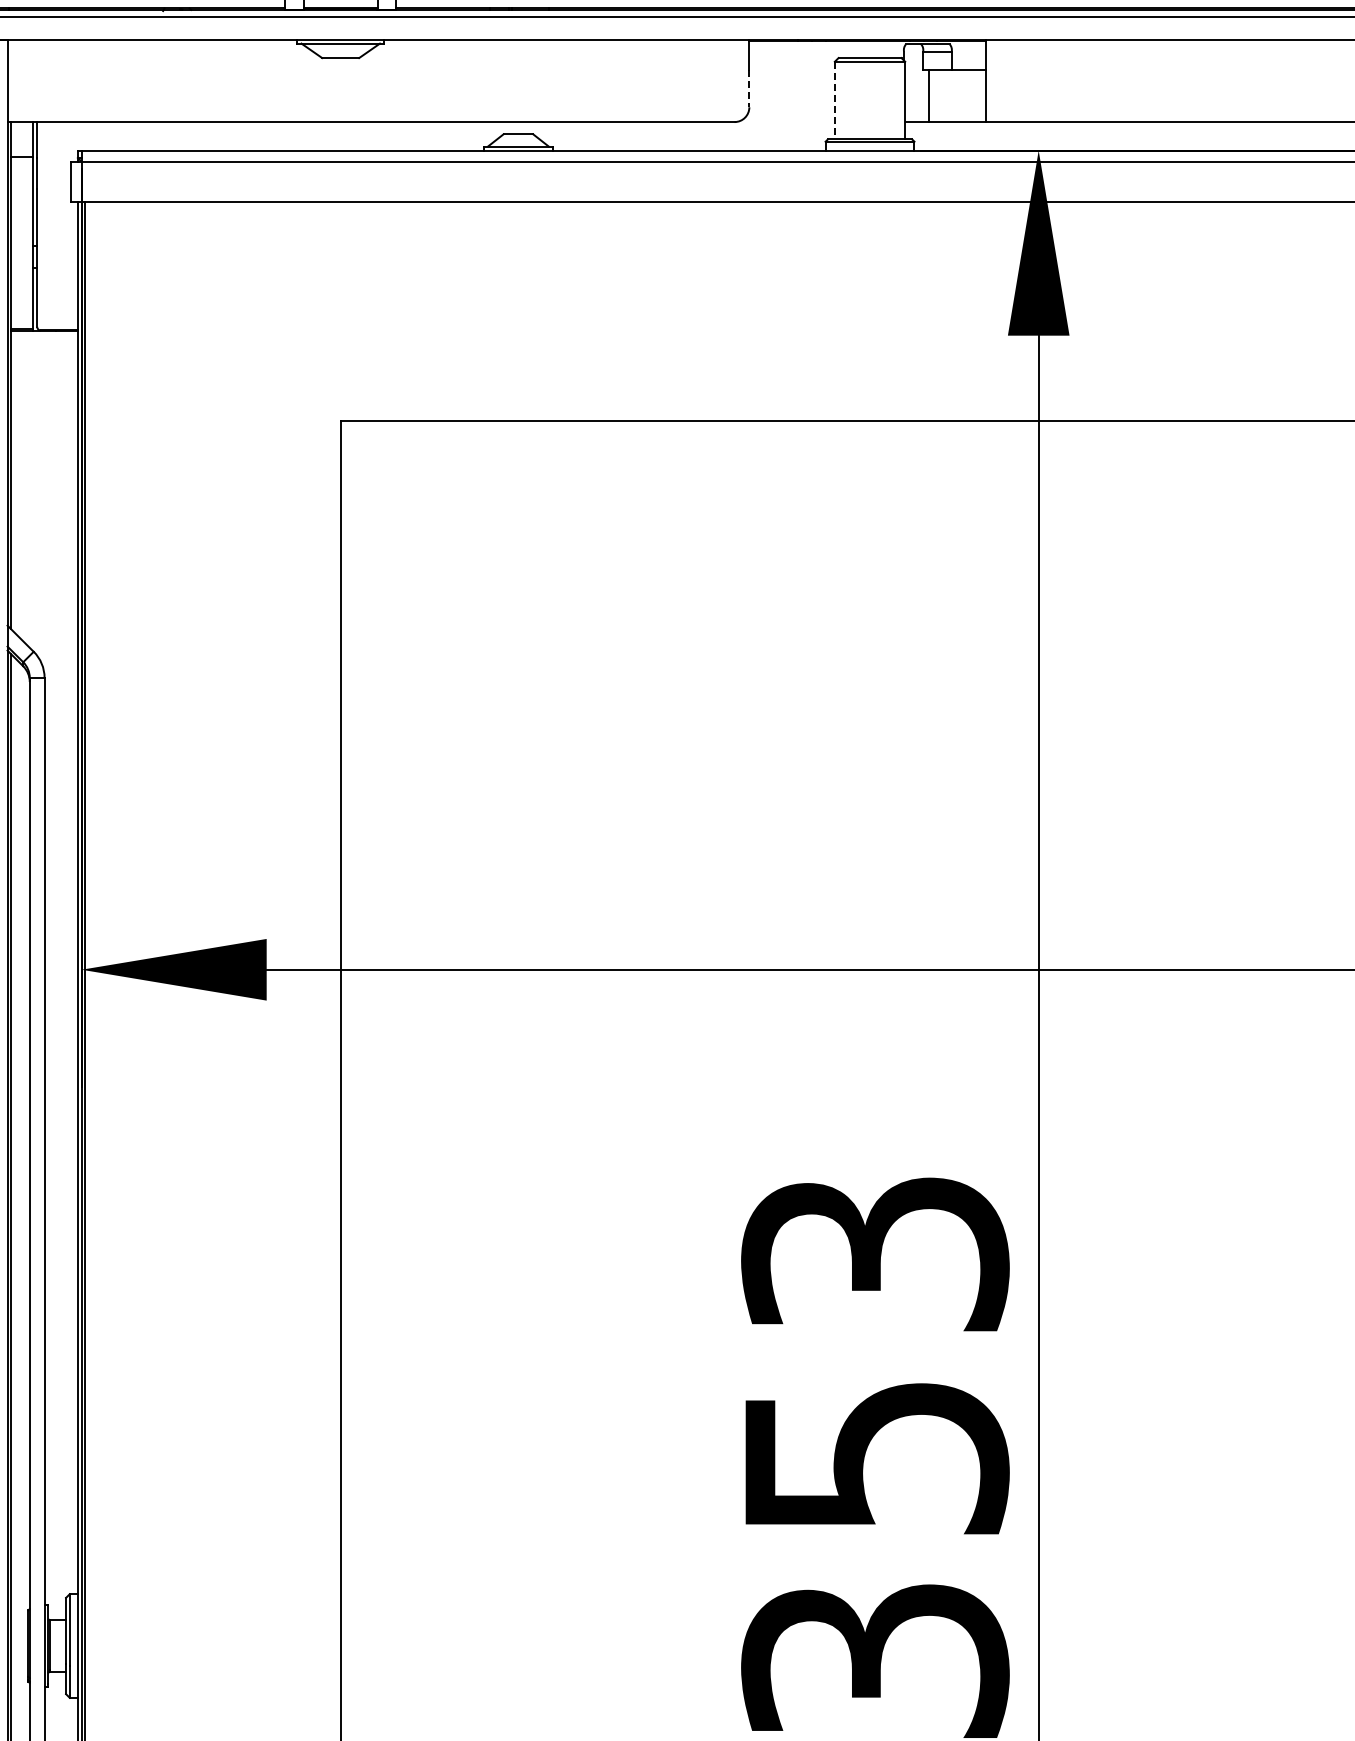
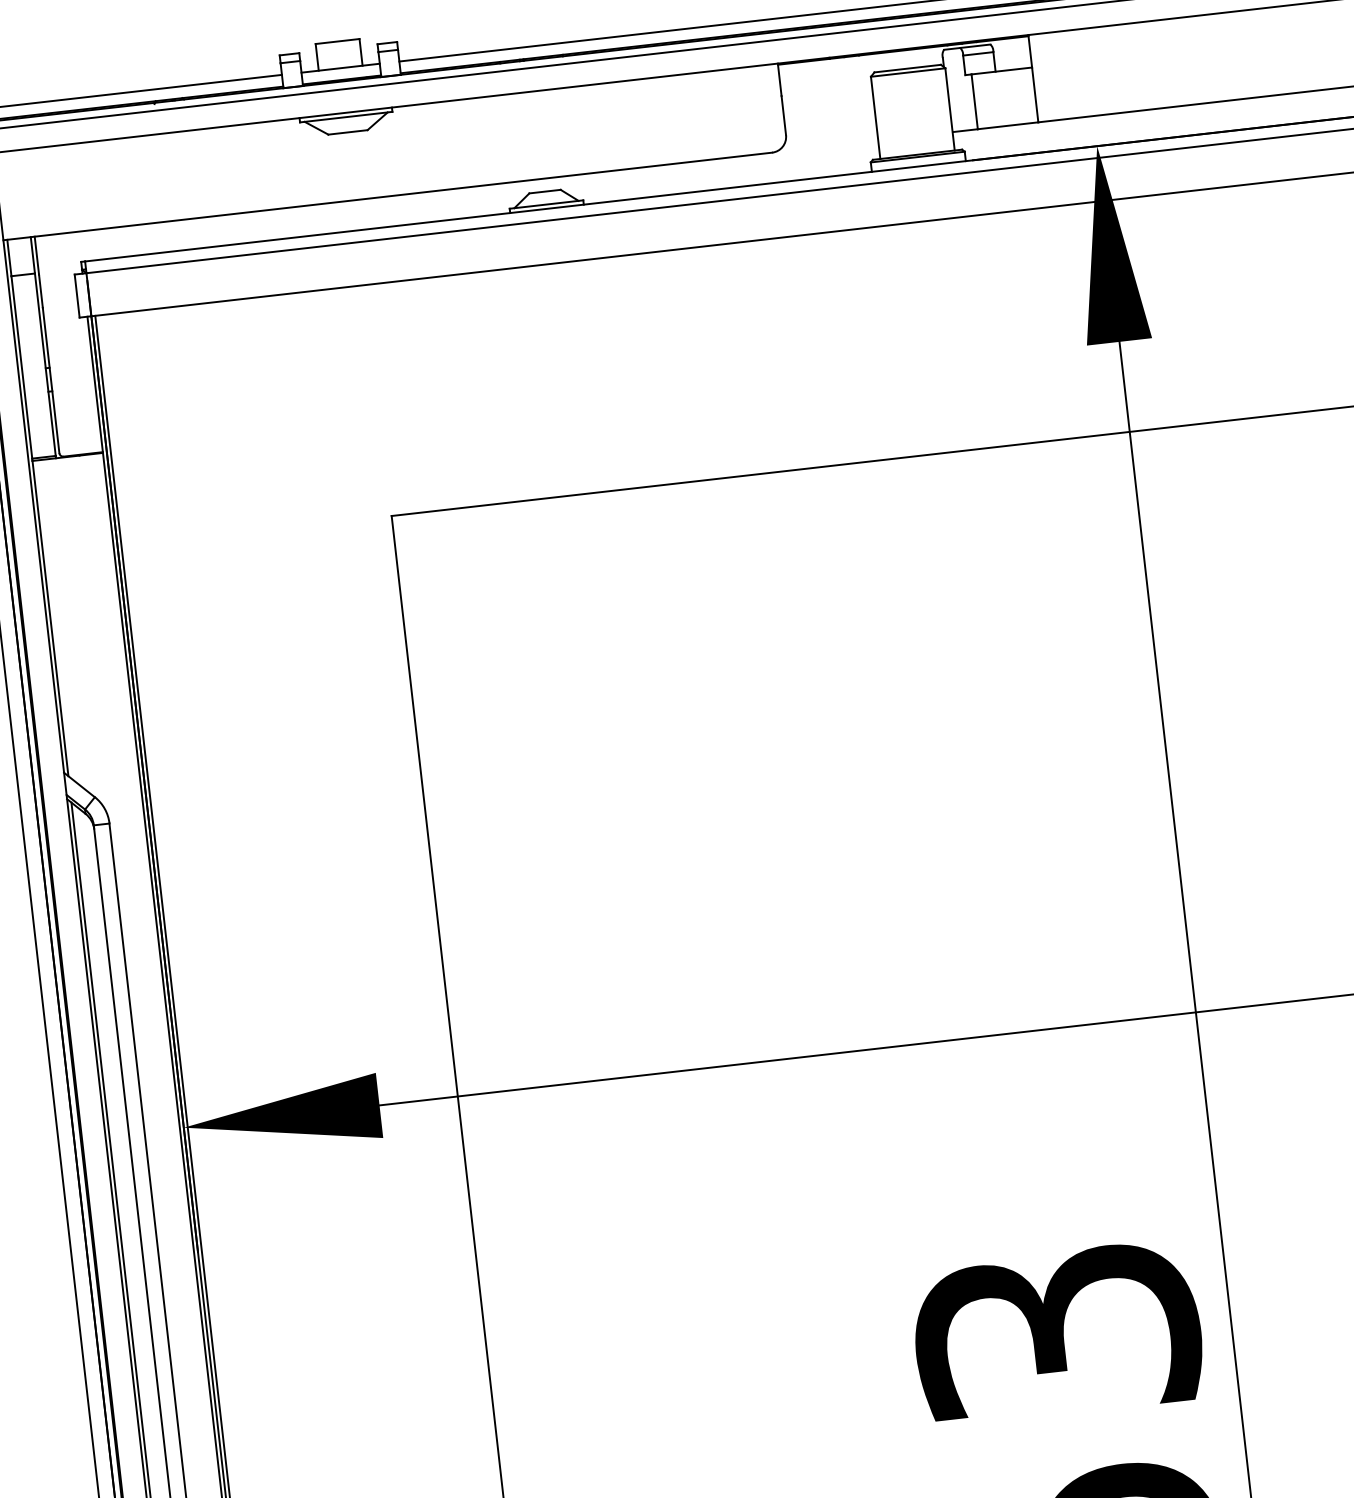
line: (749, 88) -> (783, 115), dashed -> solid
line: (834, 100) -> (875, 117), dashed -> solid

